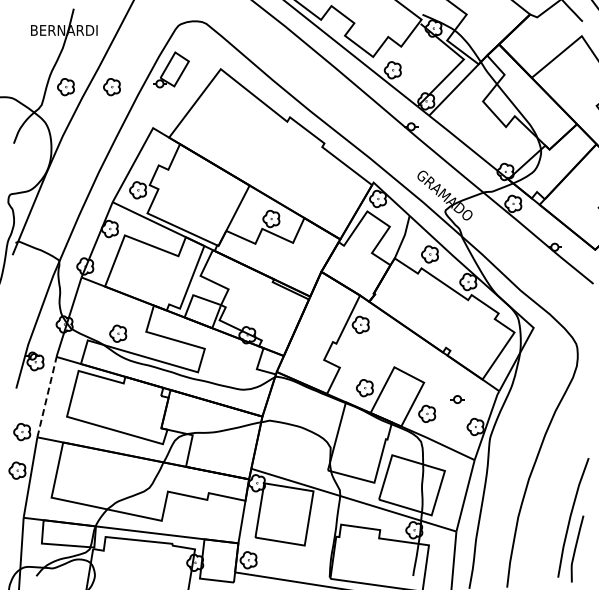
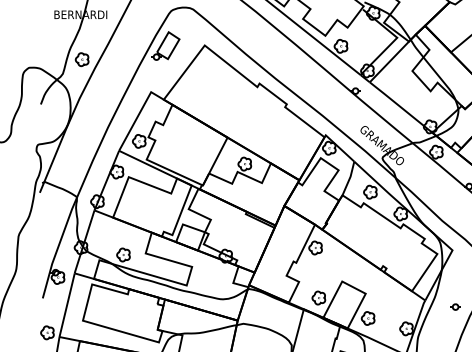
part: (111, 87) -> (118, 59), removed
line: (47, 396) -> (67, 304), dashed -> solid
part: (457, 399) -> (455, 307), moved

